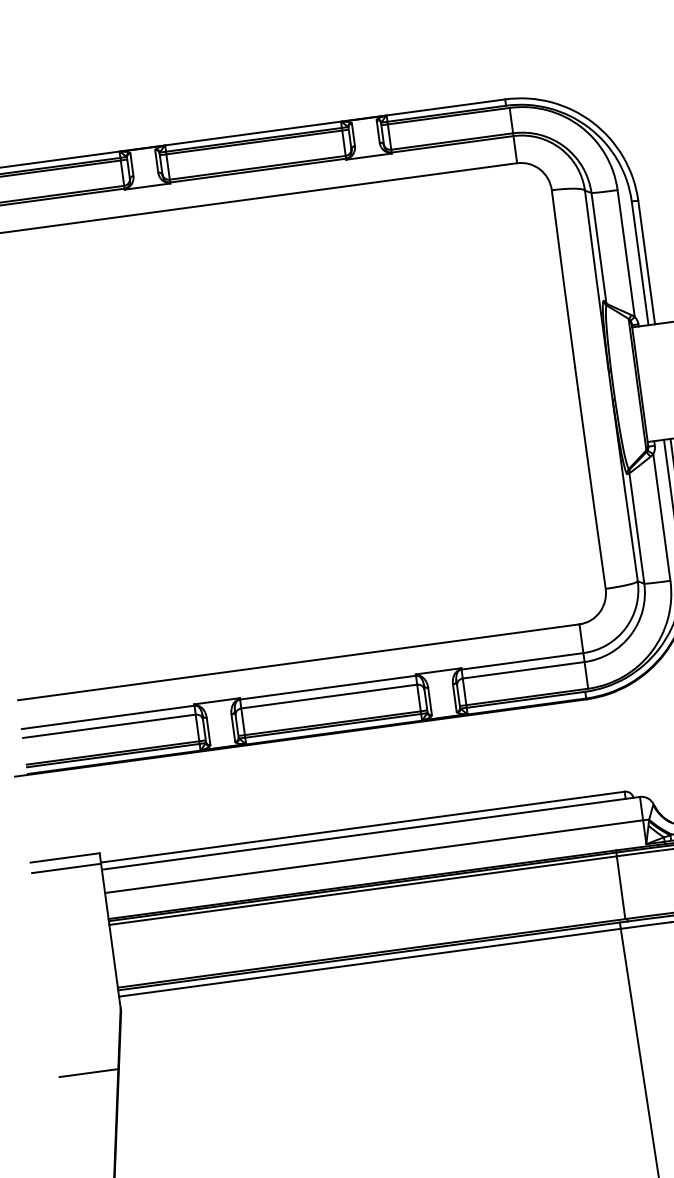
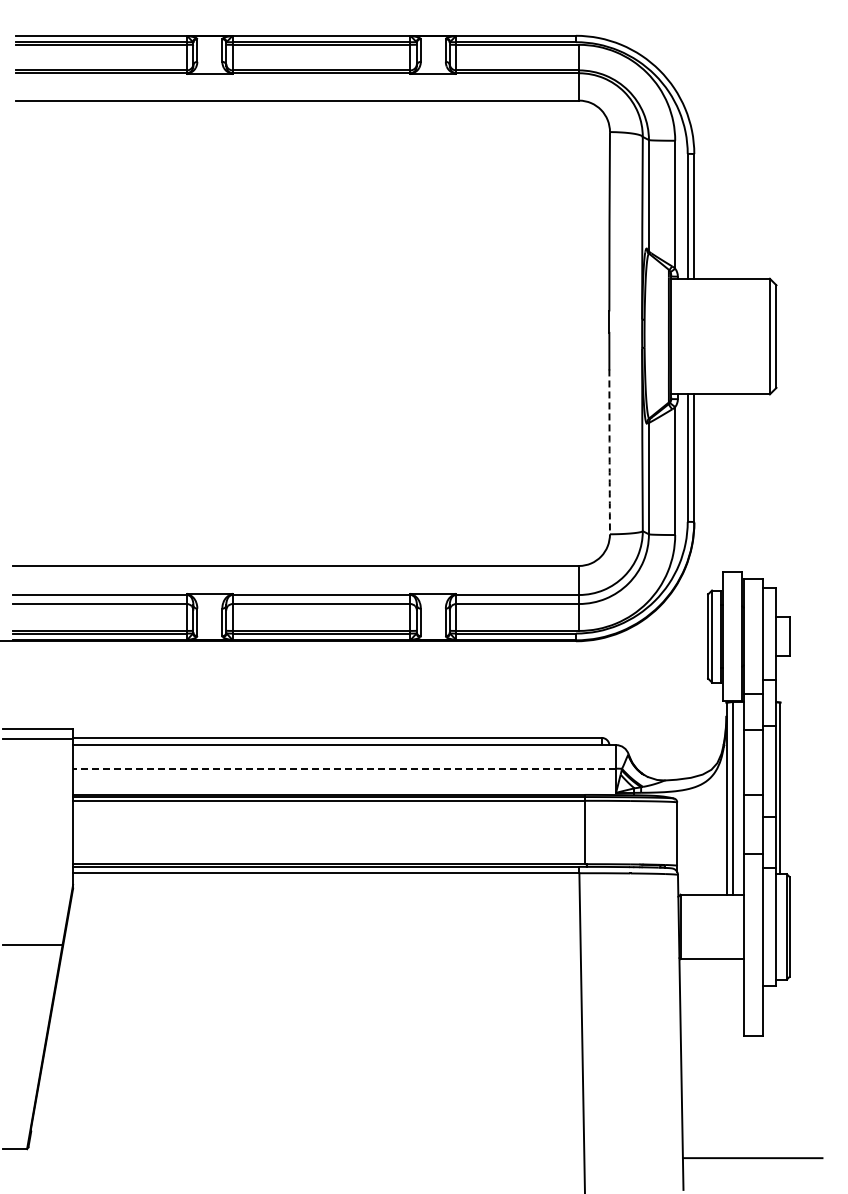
arc: (594, 506) -> (609, 451), solid -> dashed
line: (373, 856) -> (344, 768), solid -> dashed

